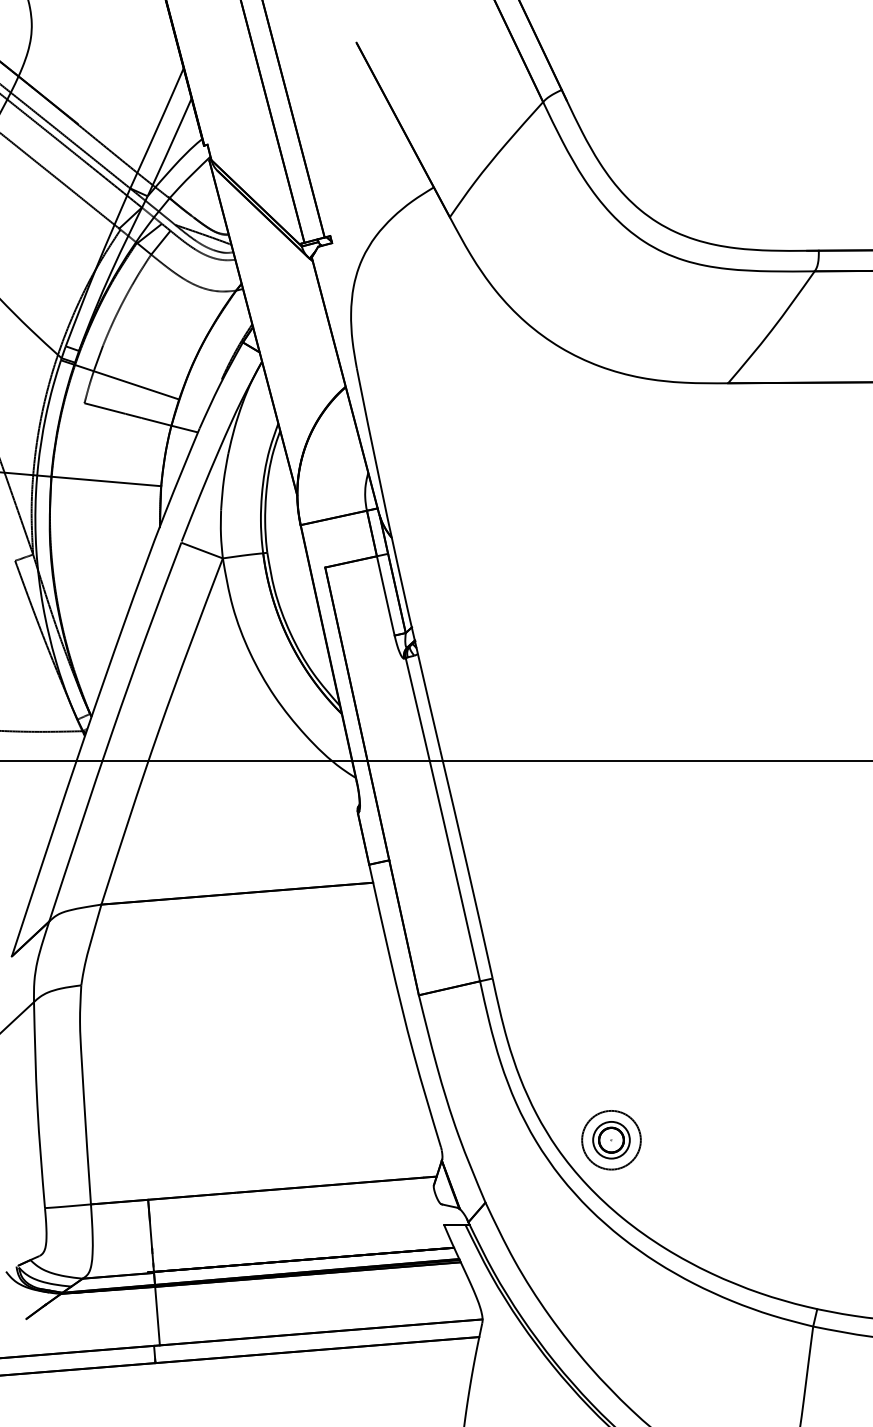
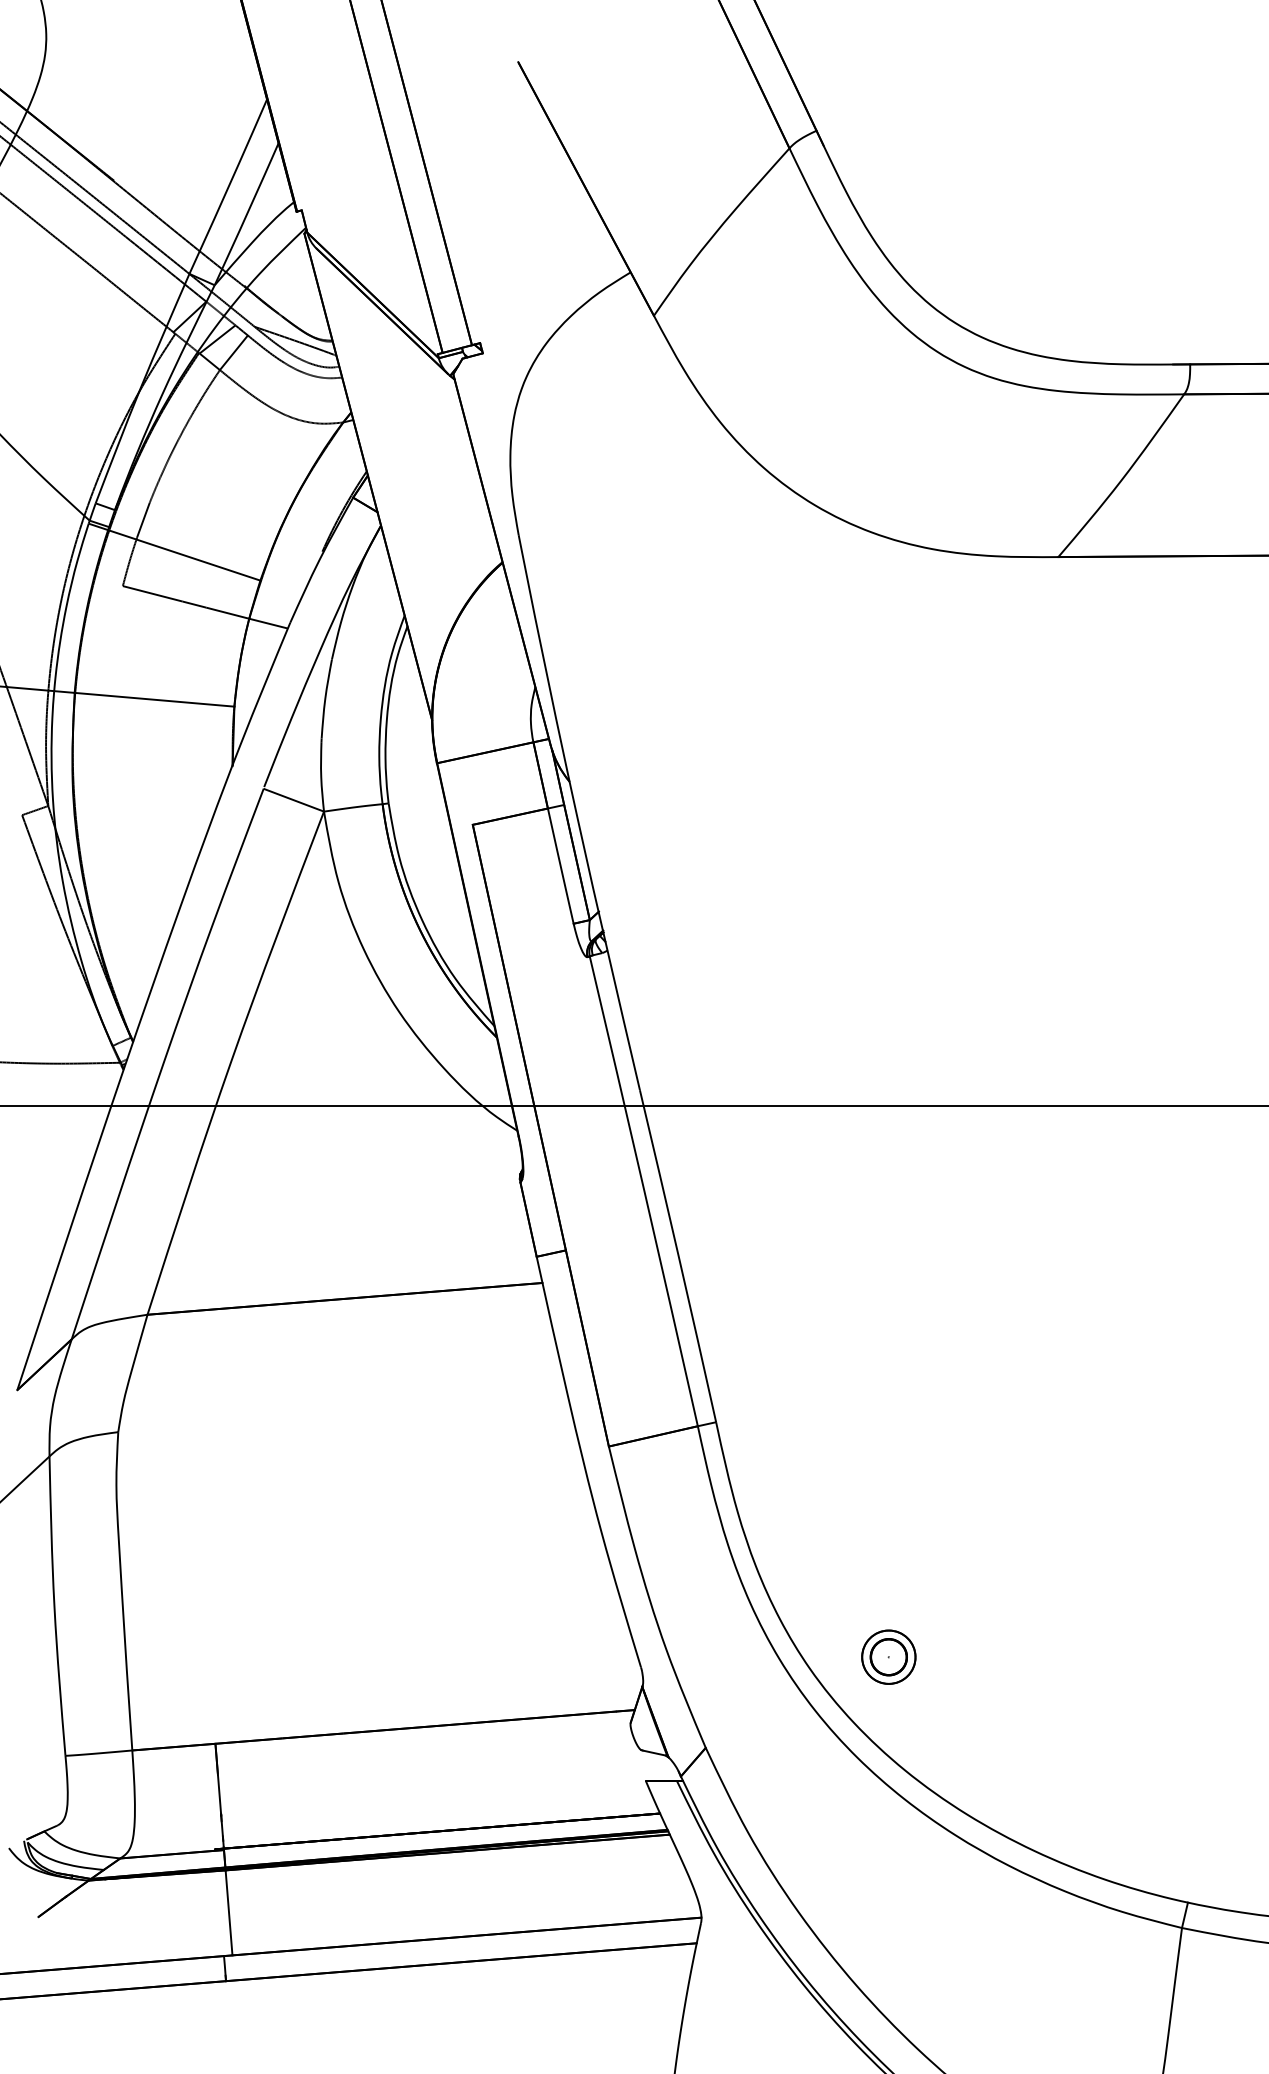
circle: (611, 1139) -> (888, 1656), size x0.62

